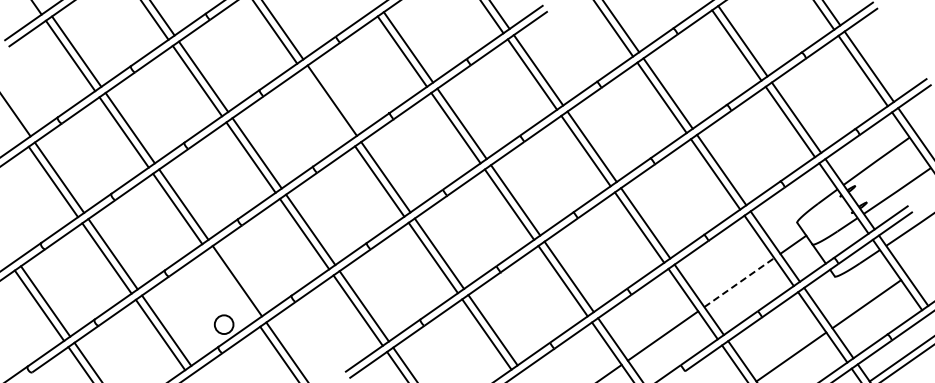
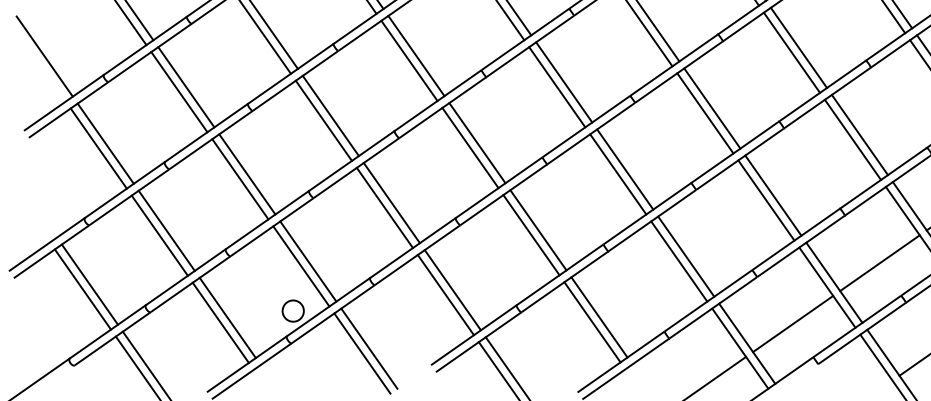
line: (325, 104) -> (408, 60), added
line: (739, 282) -> (880, 263), dashed -> solid
line: (230, 285) -> (300, 266), added

